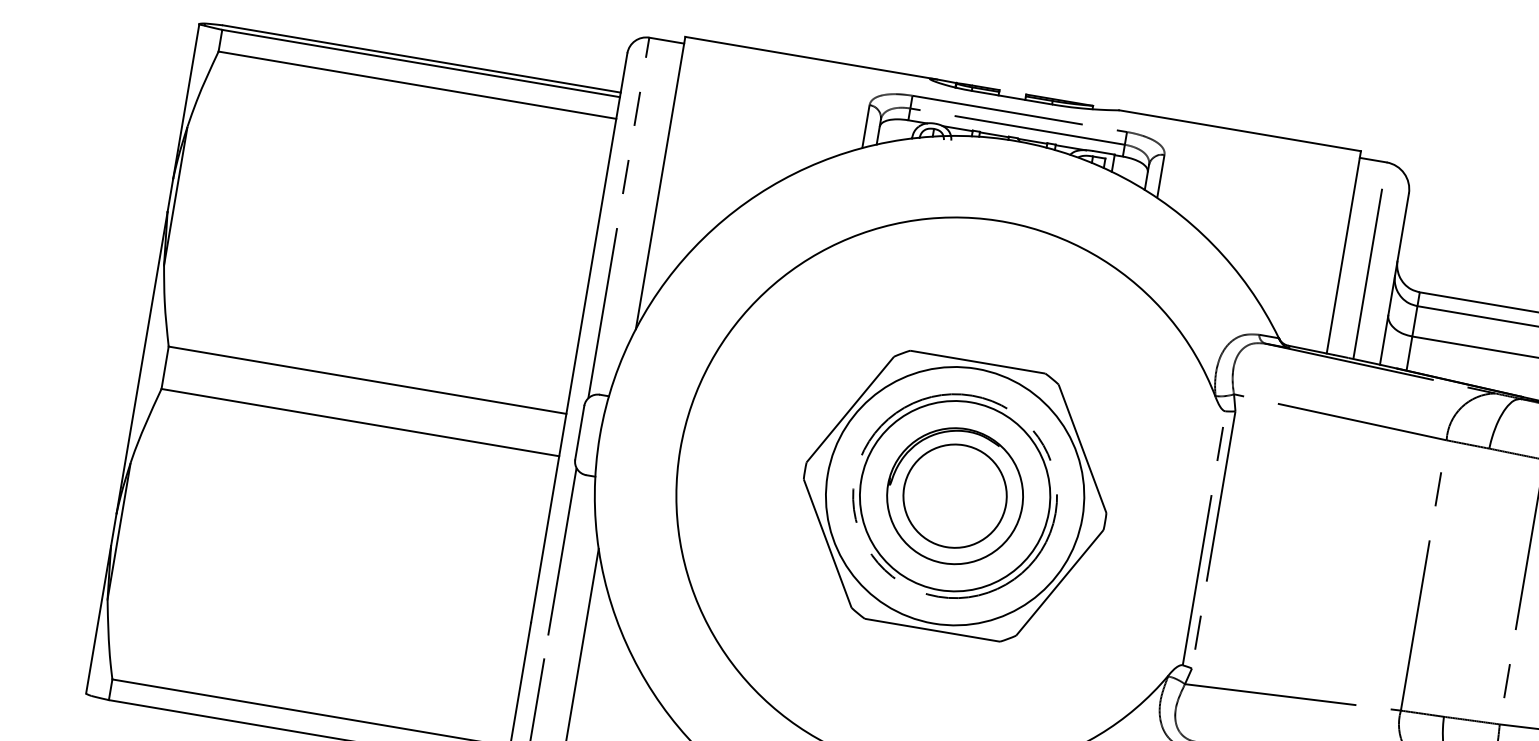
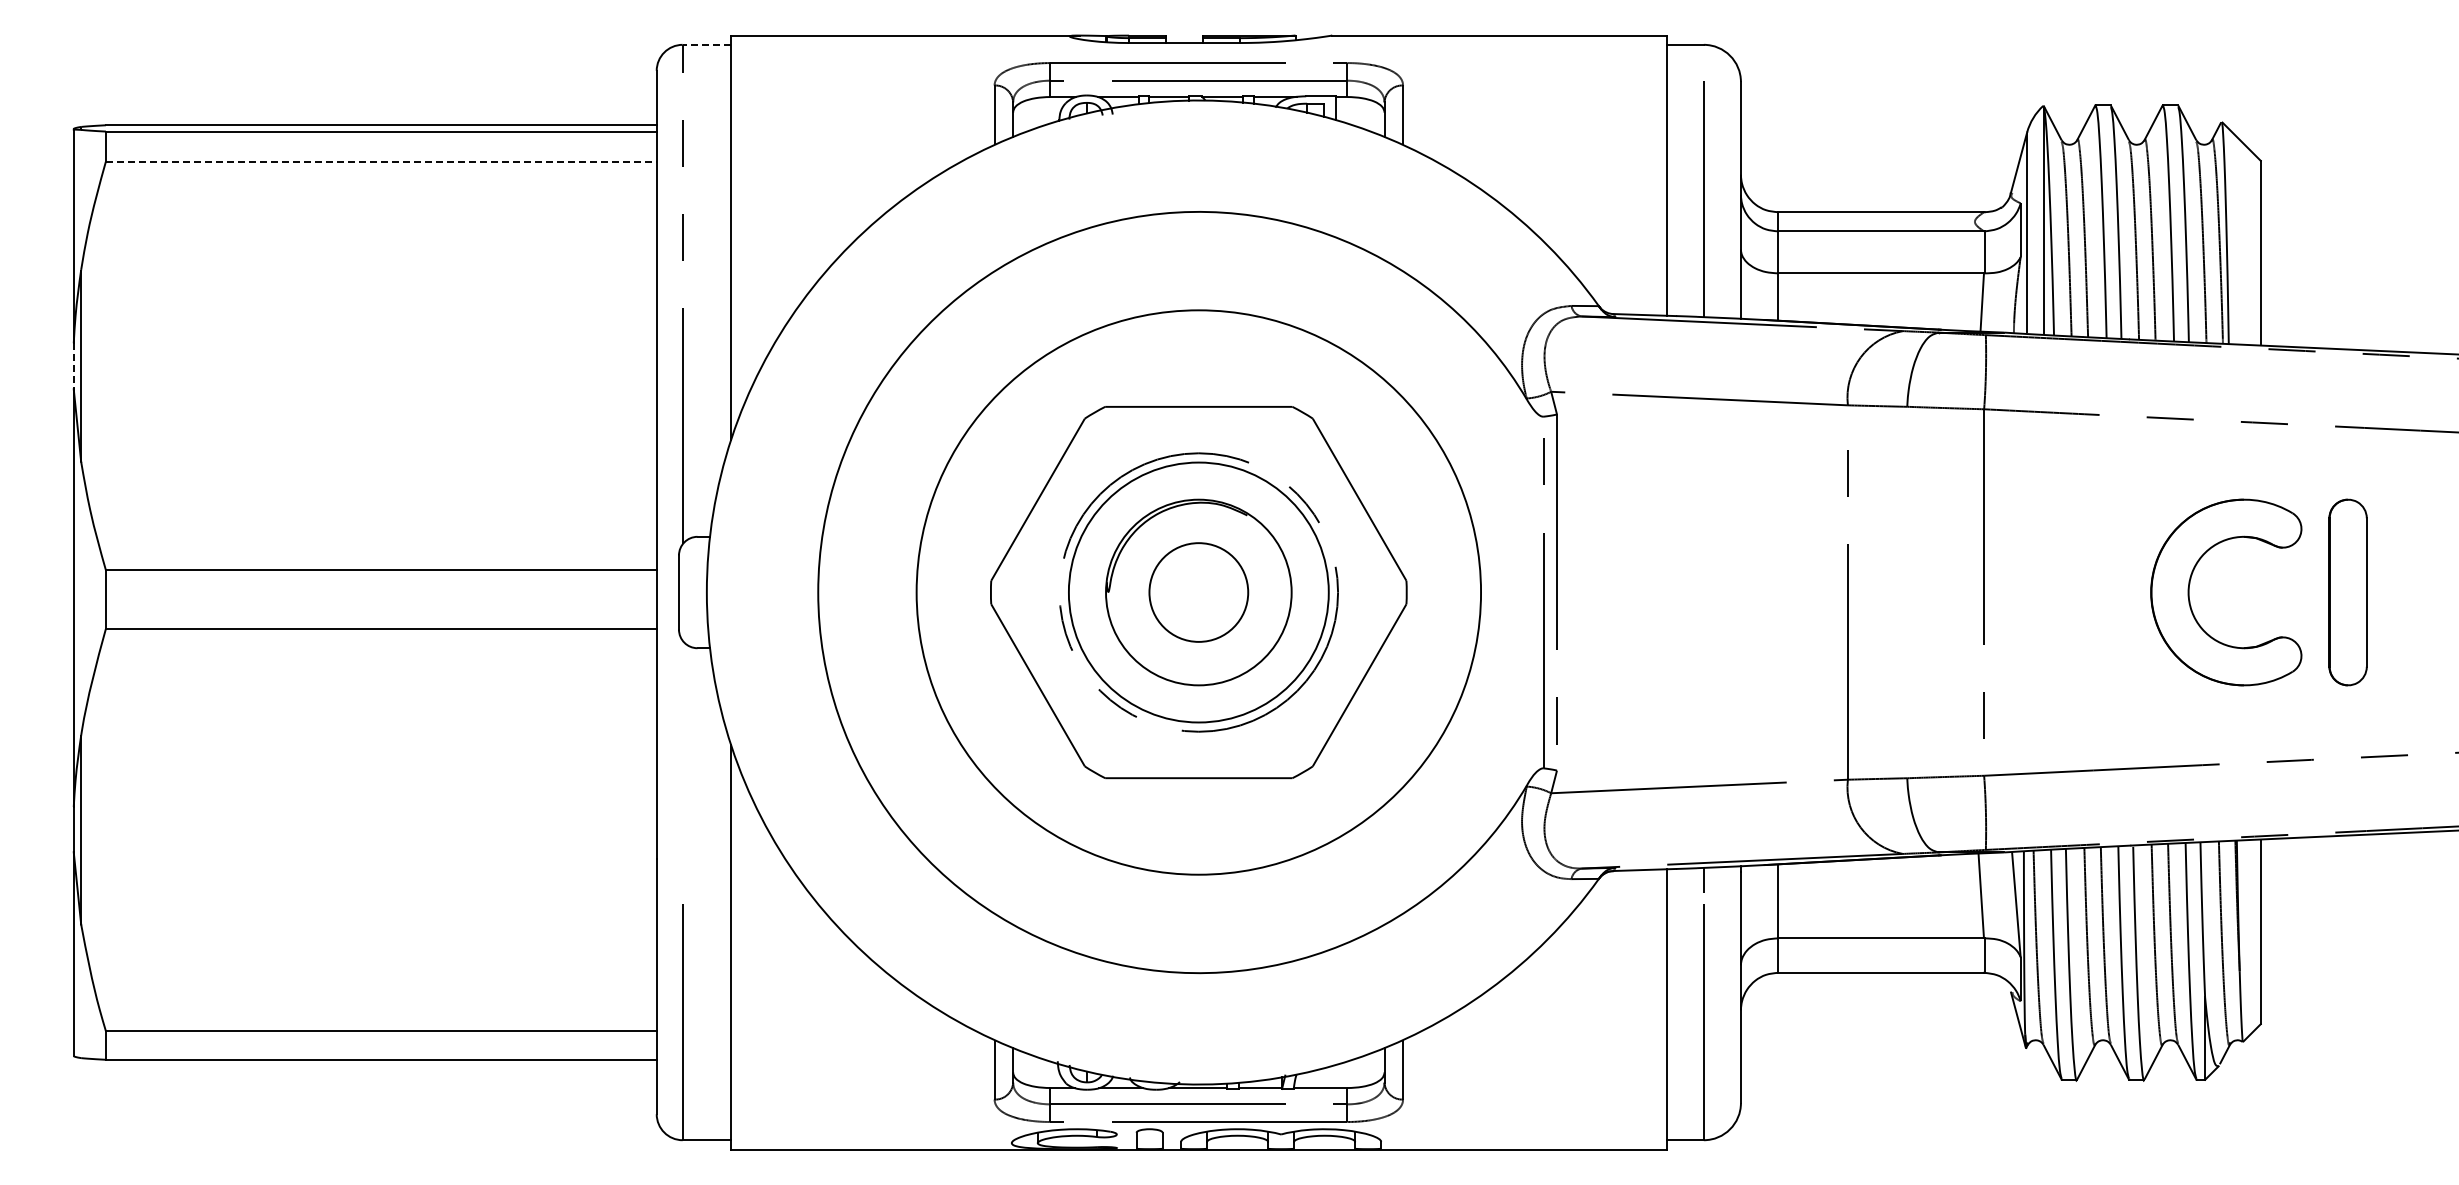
line: (666, 40) -> (706, 44), solid -> dashed
line: (417, 85) -> (381, 161), solid -> dashed
line: (170, 195) -> (73, 366), solid -> dashed
circle: (954, 496) -> (1198, 592), size x0.7
circle: (954, 496) -> (1198, 592), size x1.6
line: (562, 551) -> (682, 756), removed

